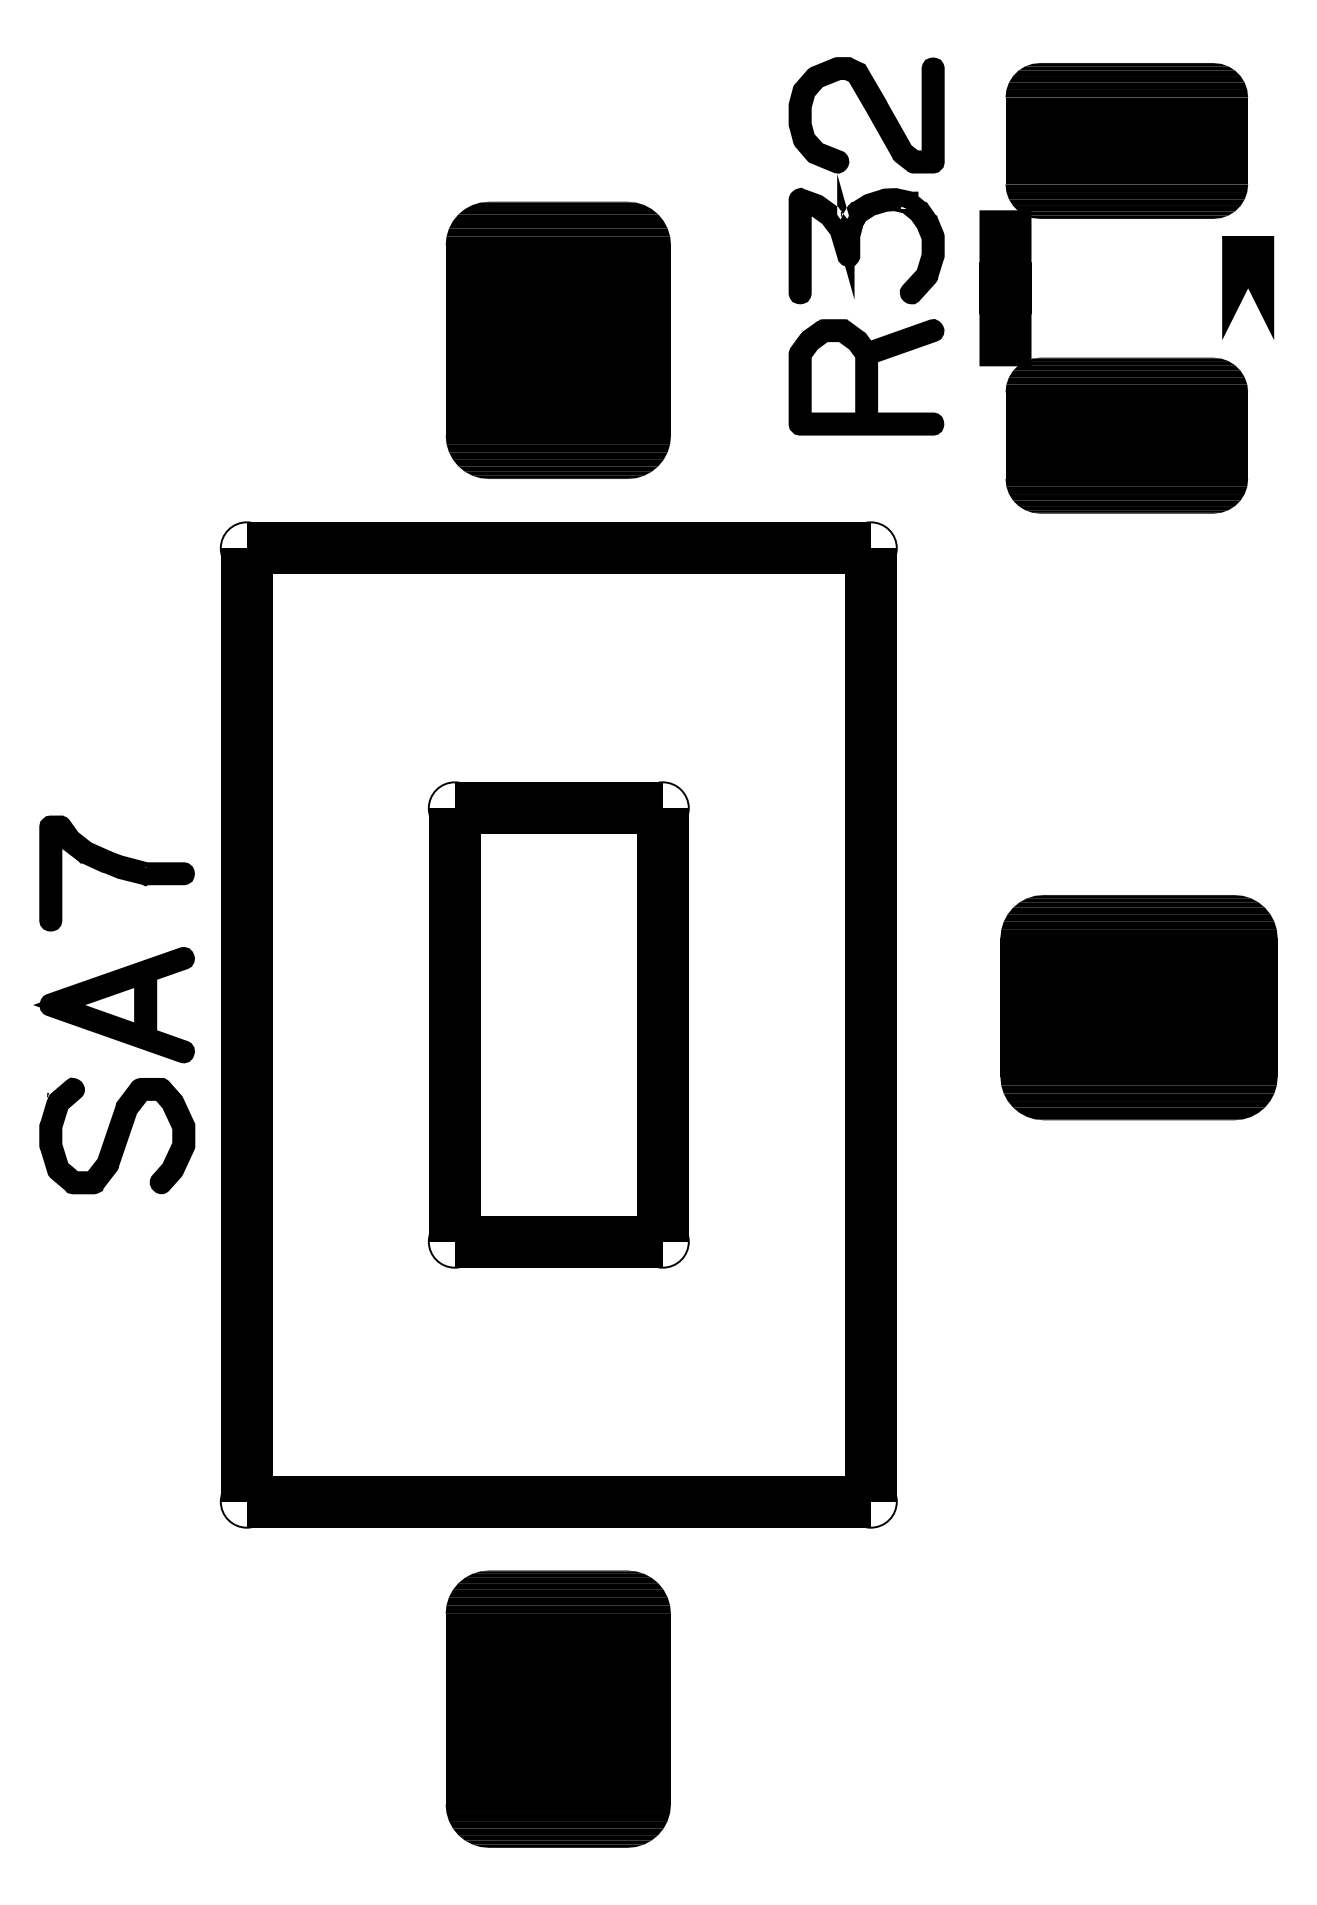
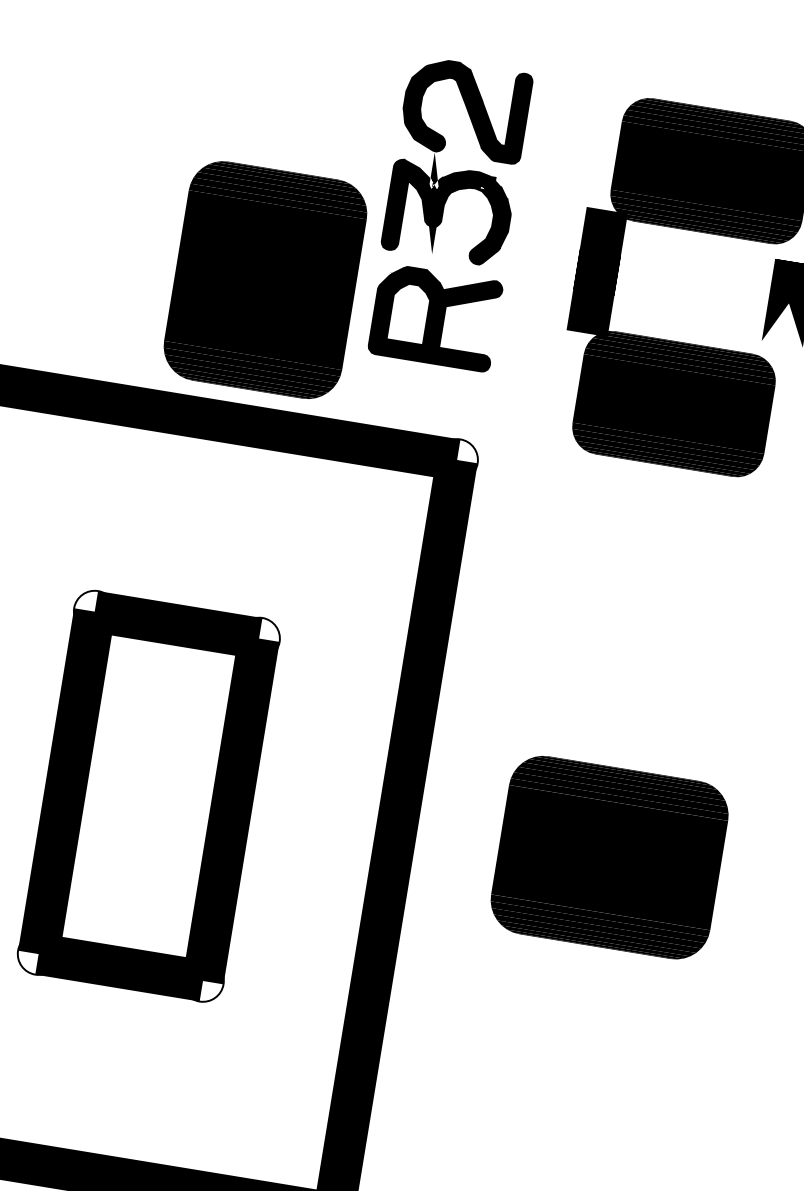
part: (870, 192) -> (458, 171), moved
part: (557, 339) -> (264, 279), moved
part: (866, 377) -> (435, 317), moved

